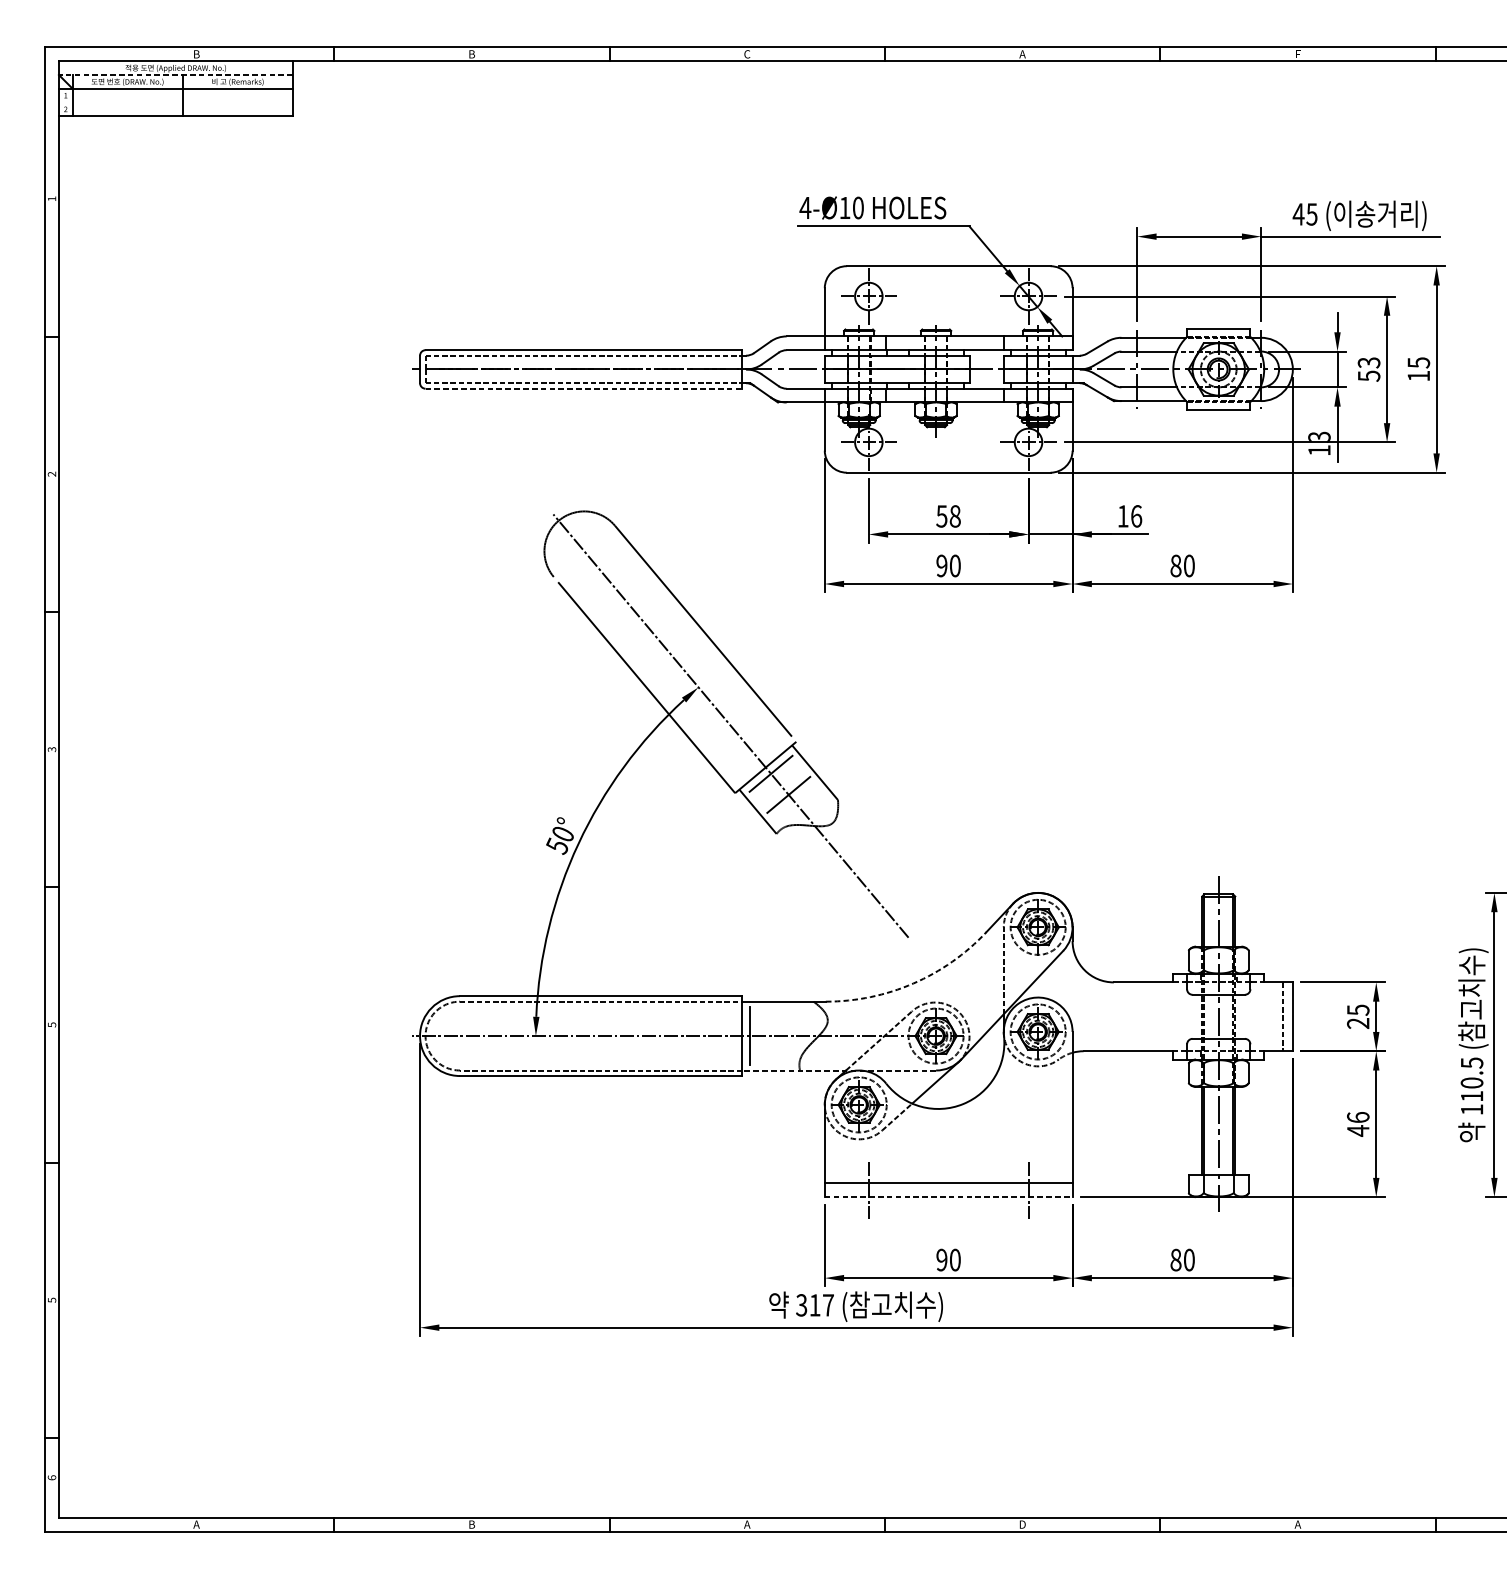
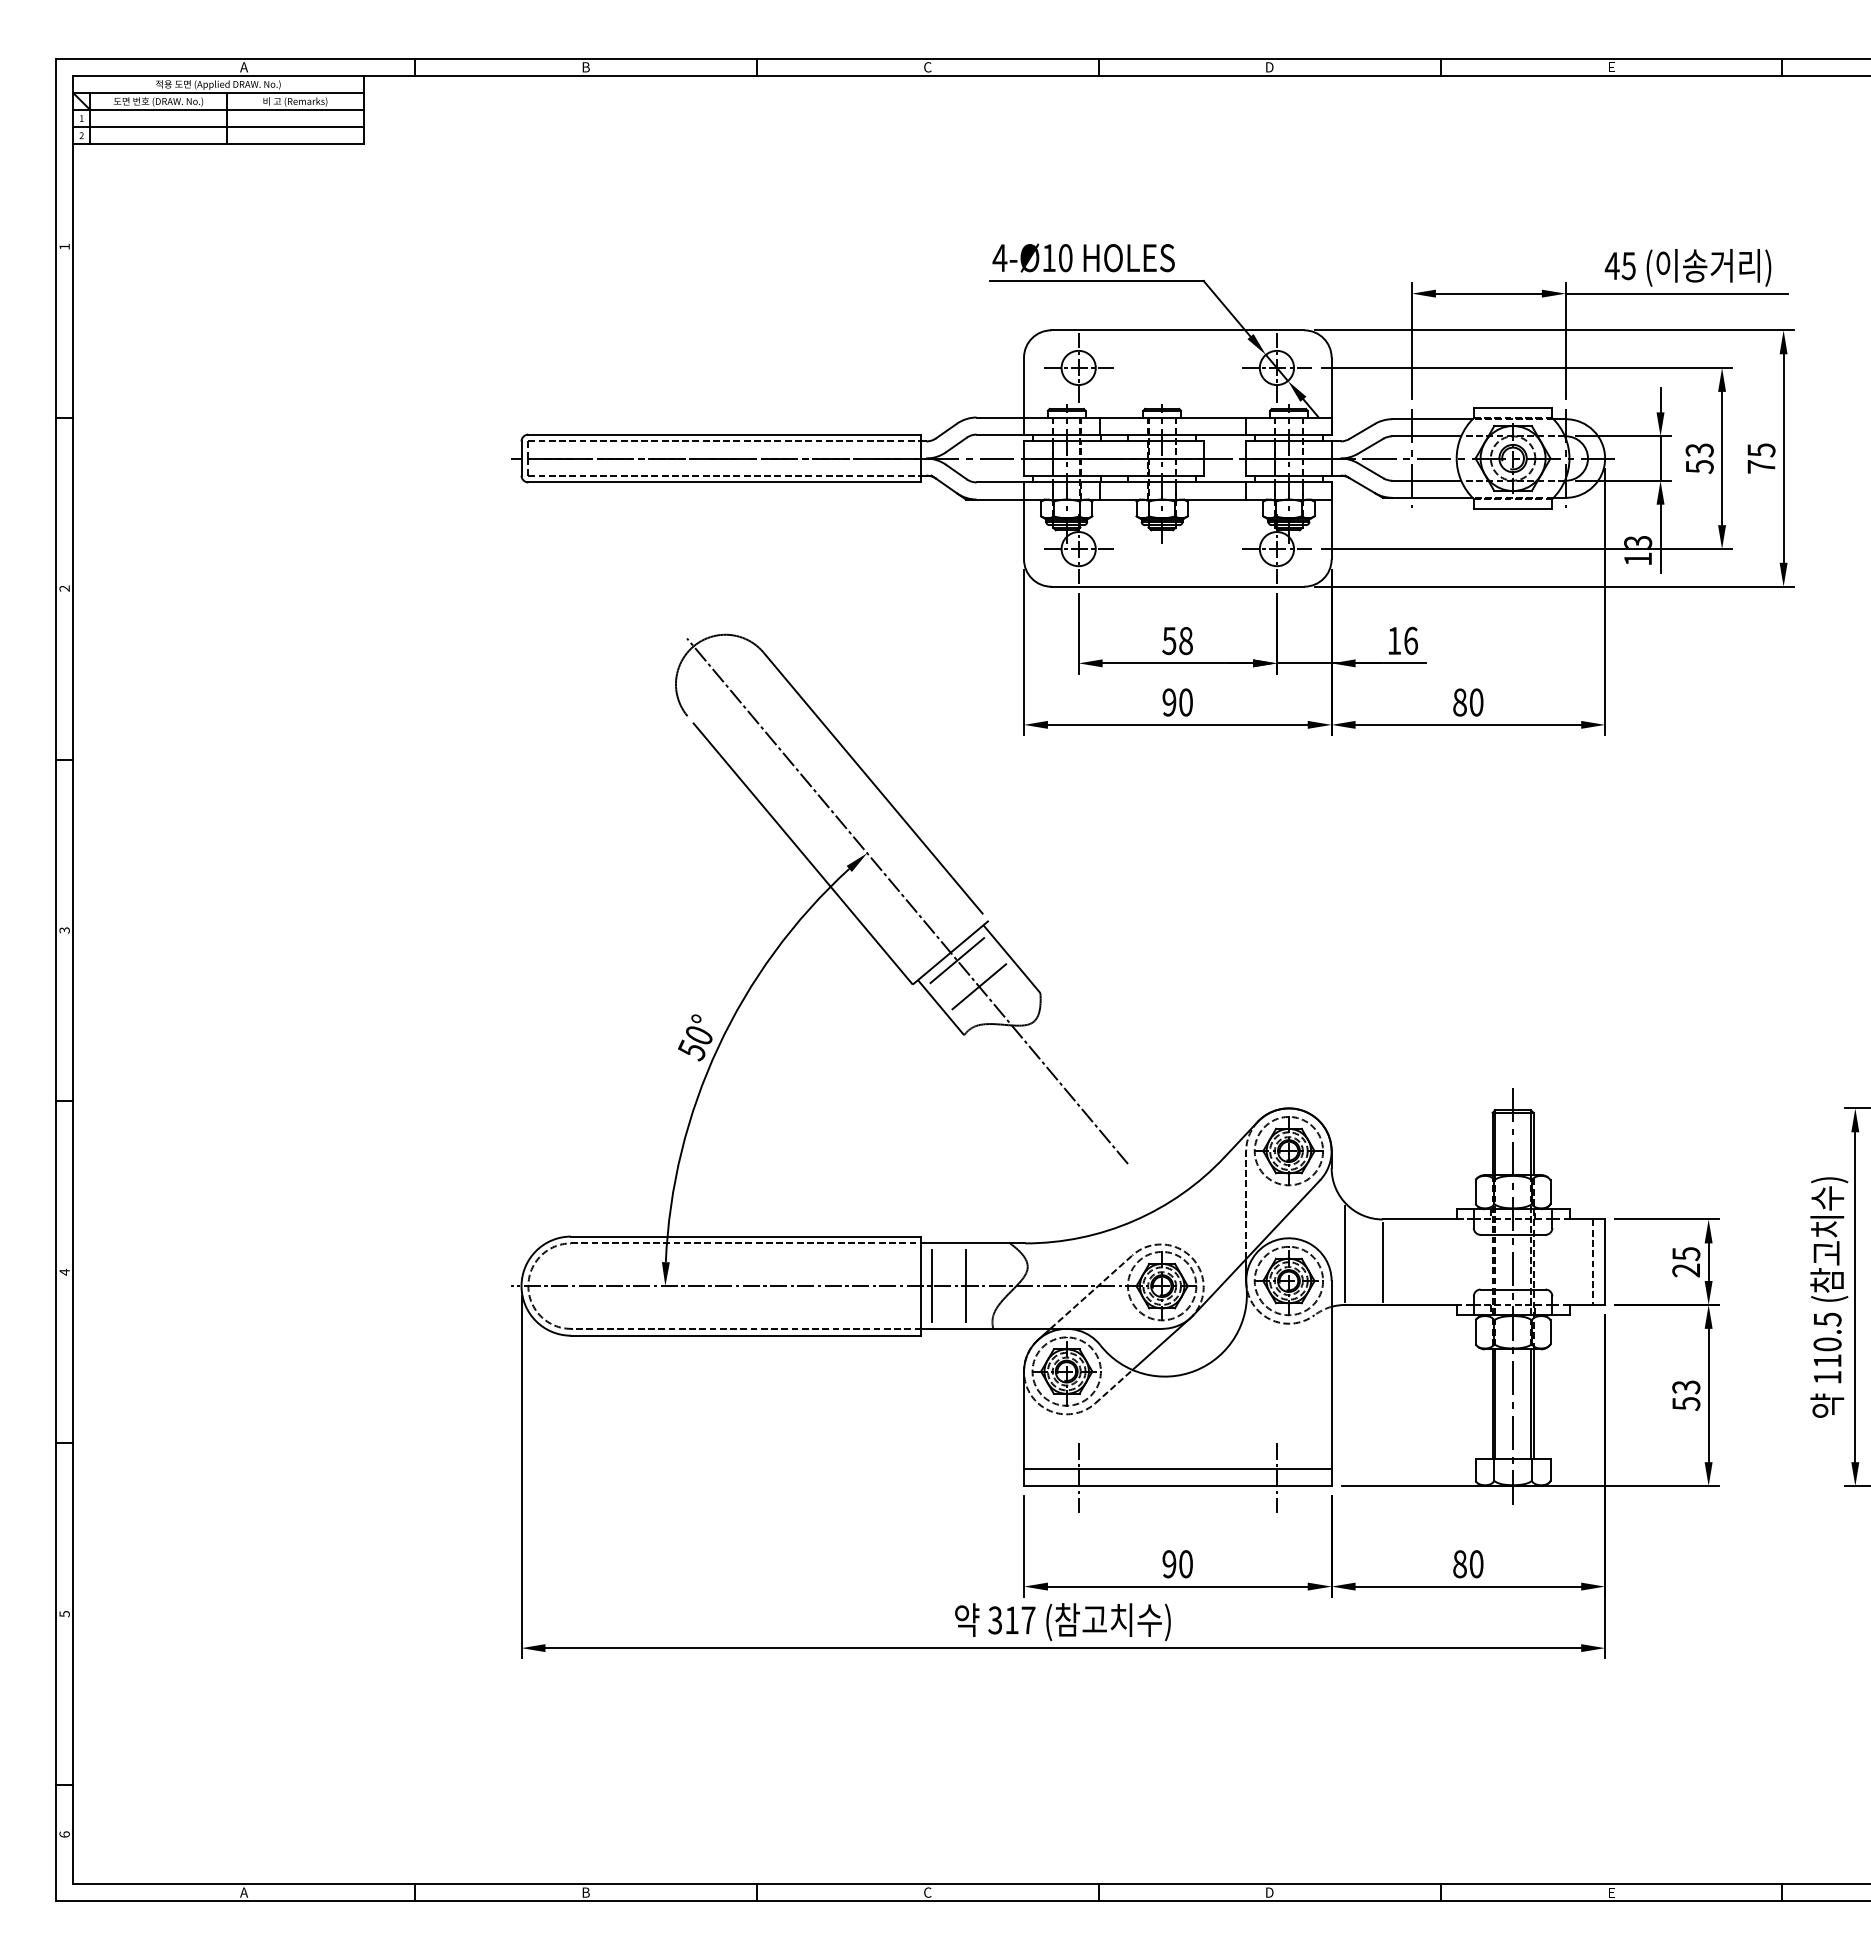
text: (196, 54) -> (244, 67), B -> A
text: (1022, 54) -> (1269, 67), A -> D
line: (175, 74) -> (217, 92), dashed -> solid
line: (175, 102) -> (218, 127), added
text: (1418, 375) -> (1761, 466), 15 -> 75
line: (583, 388) -> (724, 482), dashed -> solid
arc: (912, 983) -> (1133, 1220), dashed -> solid
line: (1083, 1009) -> (1345, 1253), added
line: (1113, 1016) -> (1382, 1261), added
text: (51, 1024) -> (64, 1271), 5 -> 4
line: (777, 1036) -> (965, 1286), added
line: (838, 1070) -> (1041, 1328), dashed -> solid
text: (1358, 1124) -> (1686, 1395), 46 -> 53
line: (948, 1197) -> (1177, 1486), dashed -> solid
text: (747, 1524) -> (927, 1892), A -> C
text: (1298, 1524) -> (1611, 1892), A -> E

